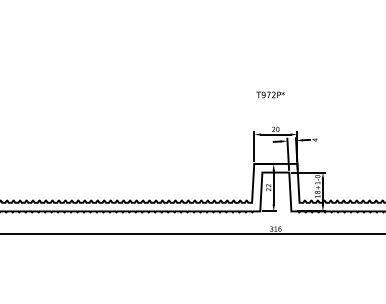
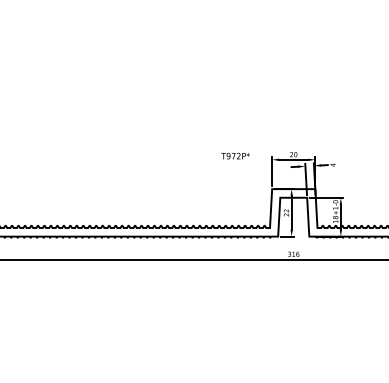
text: (270, 94) -> (235, 155), moved

